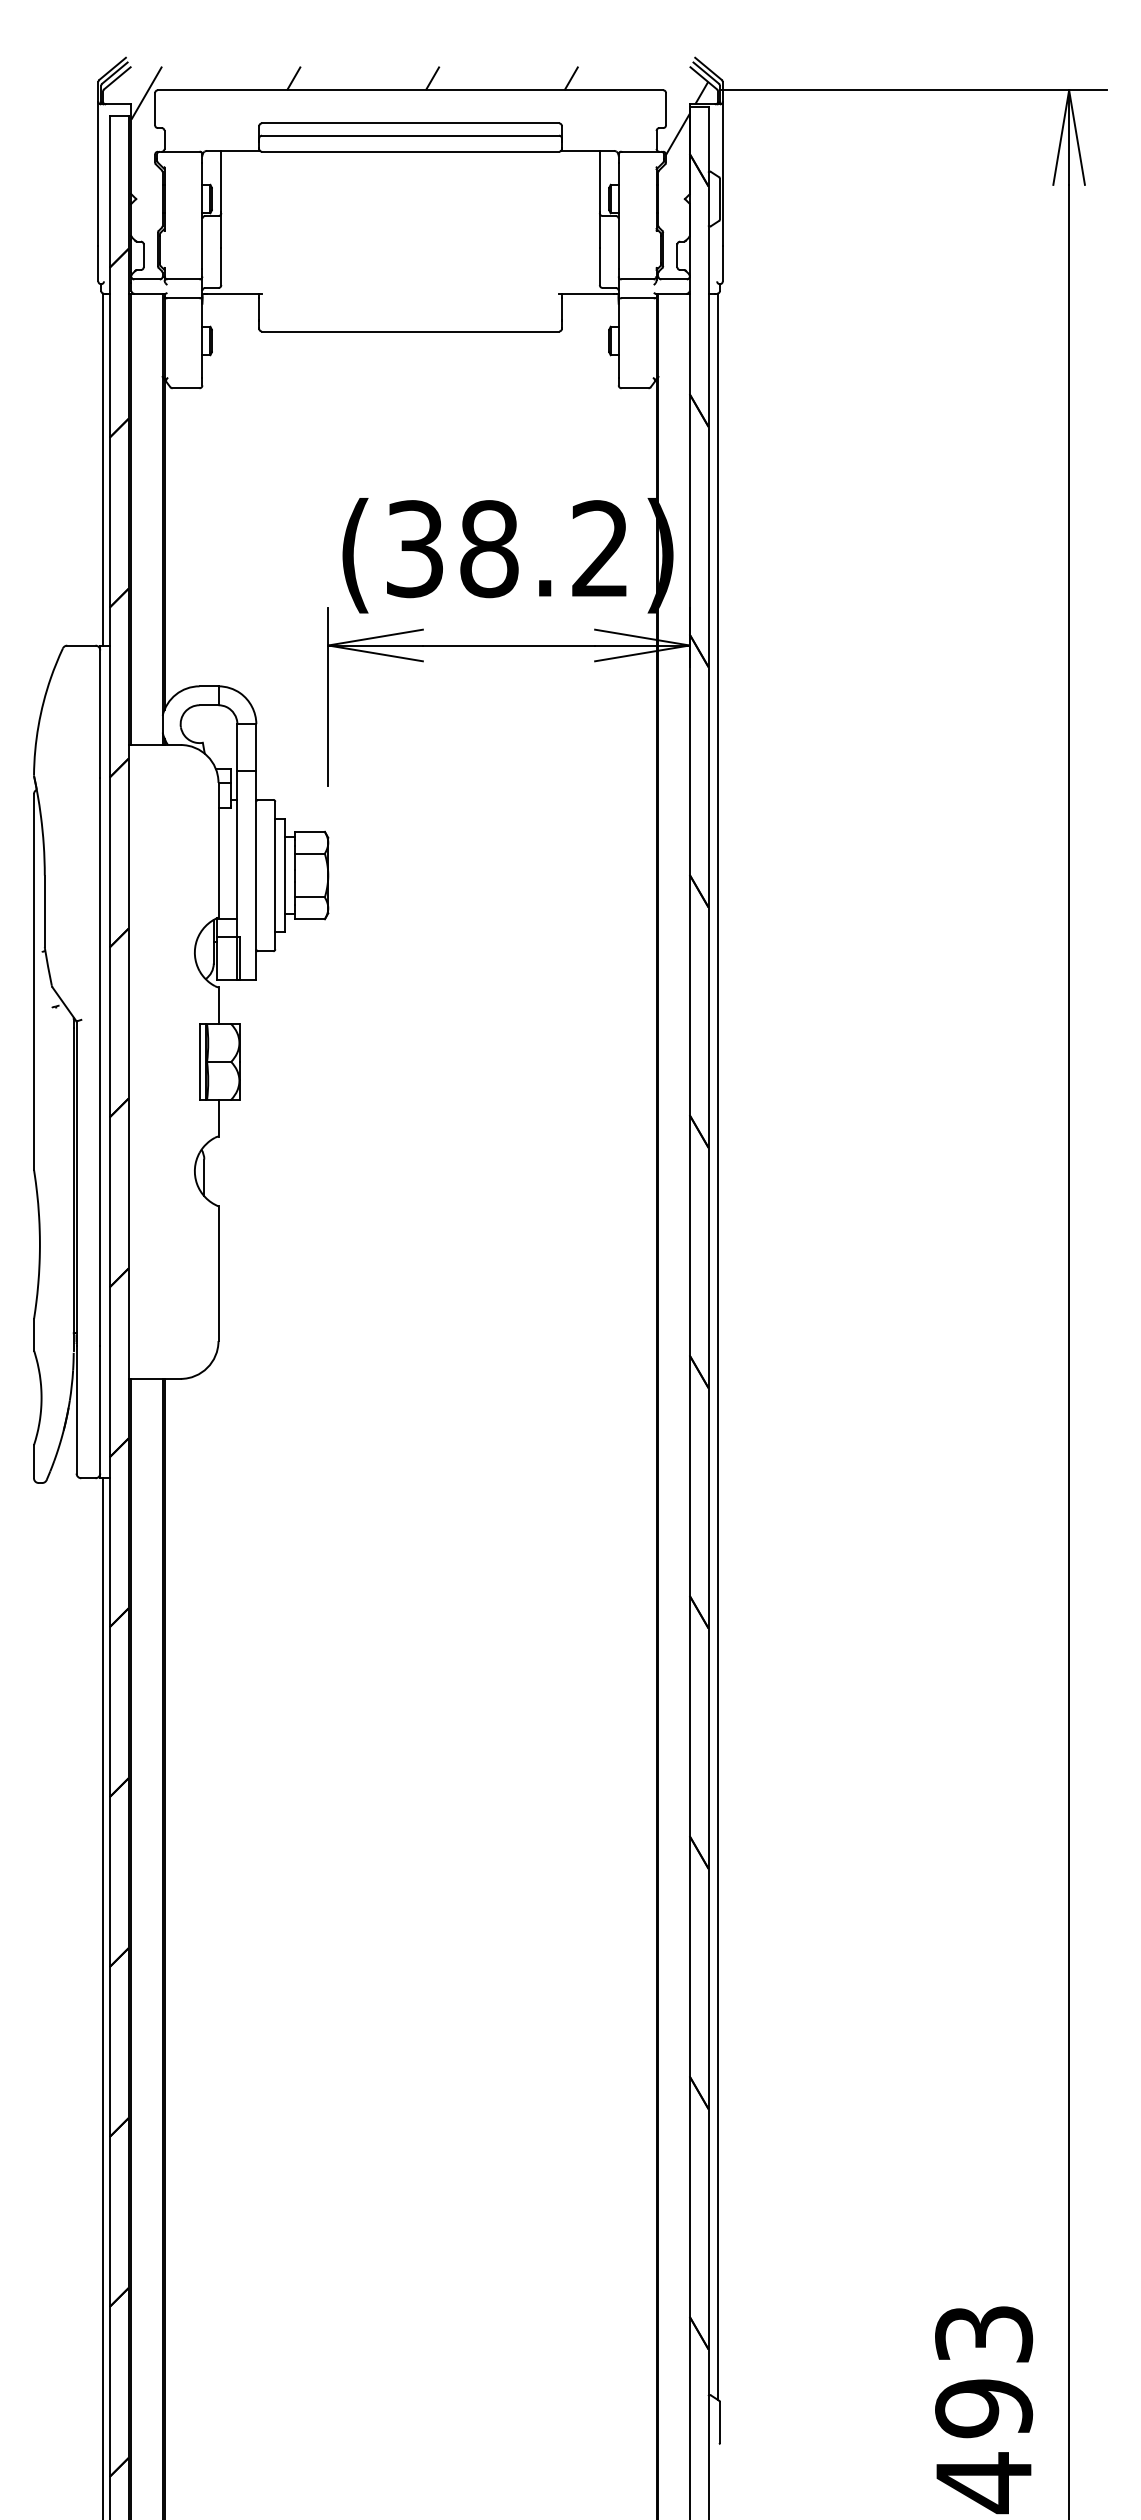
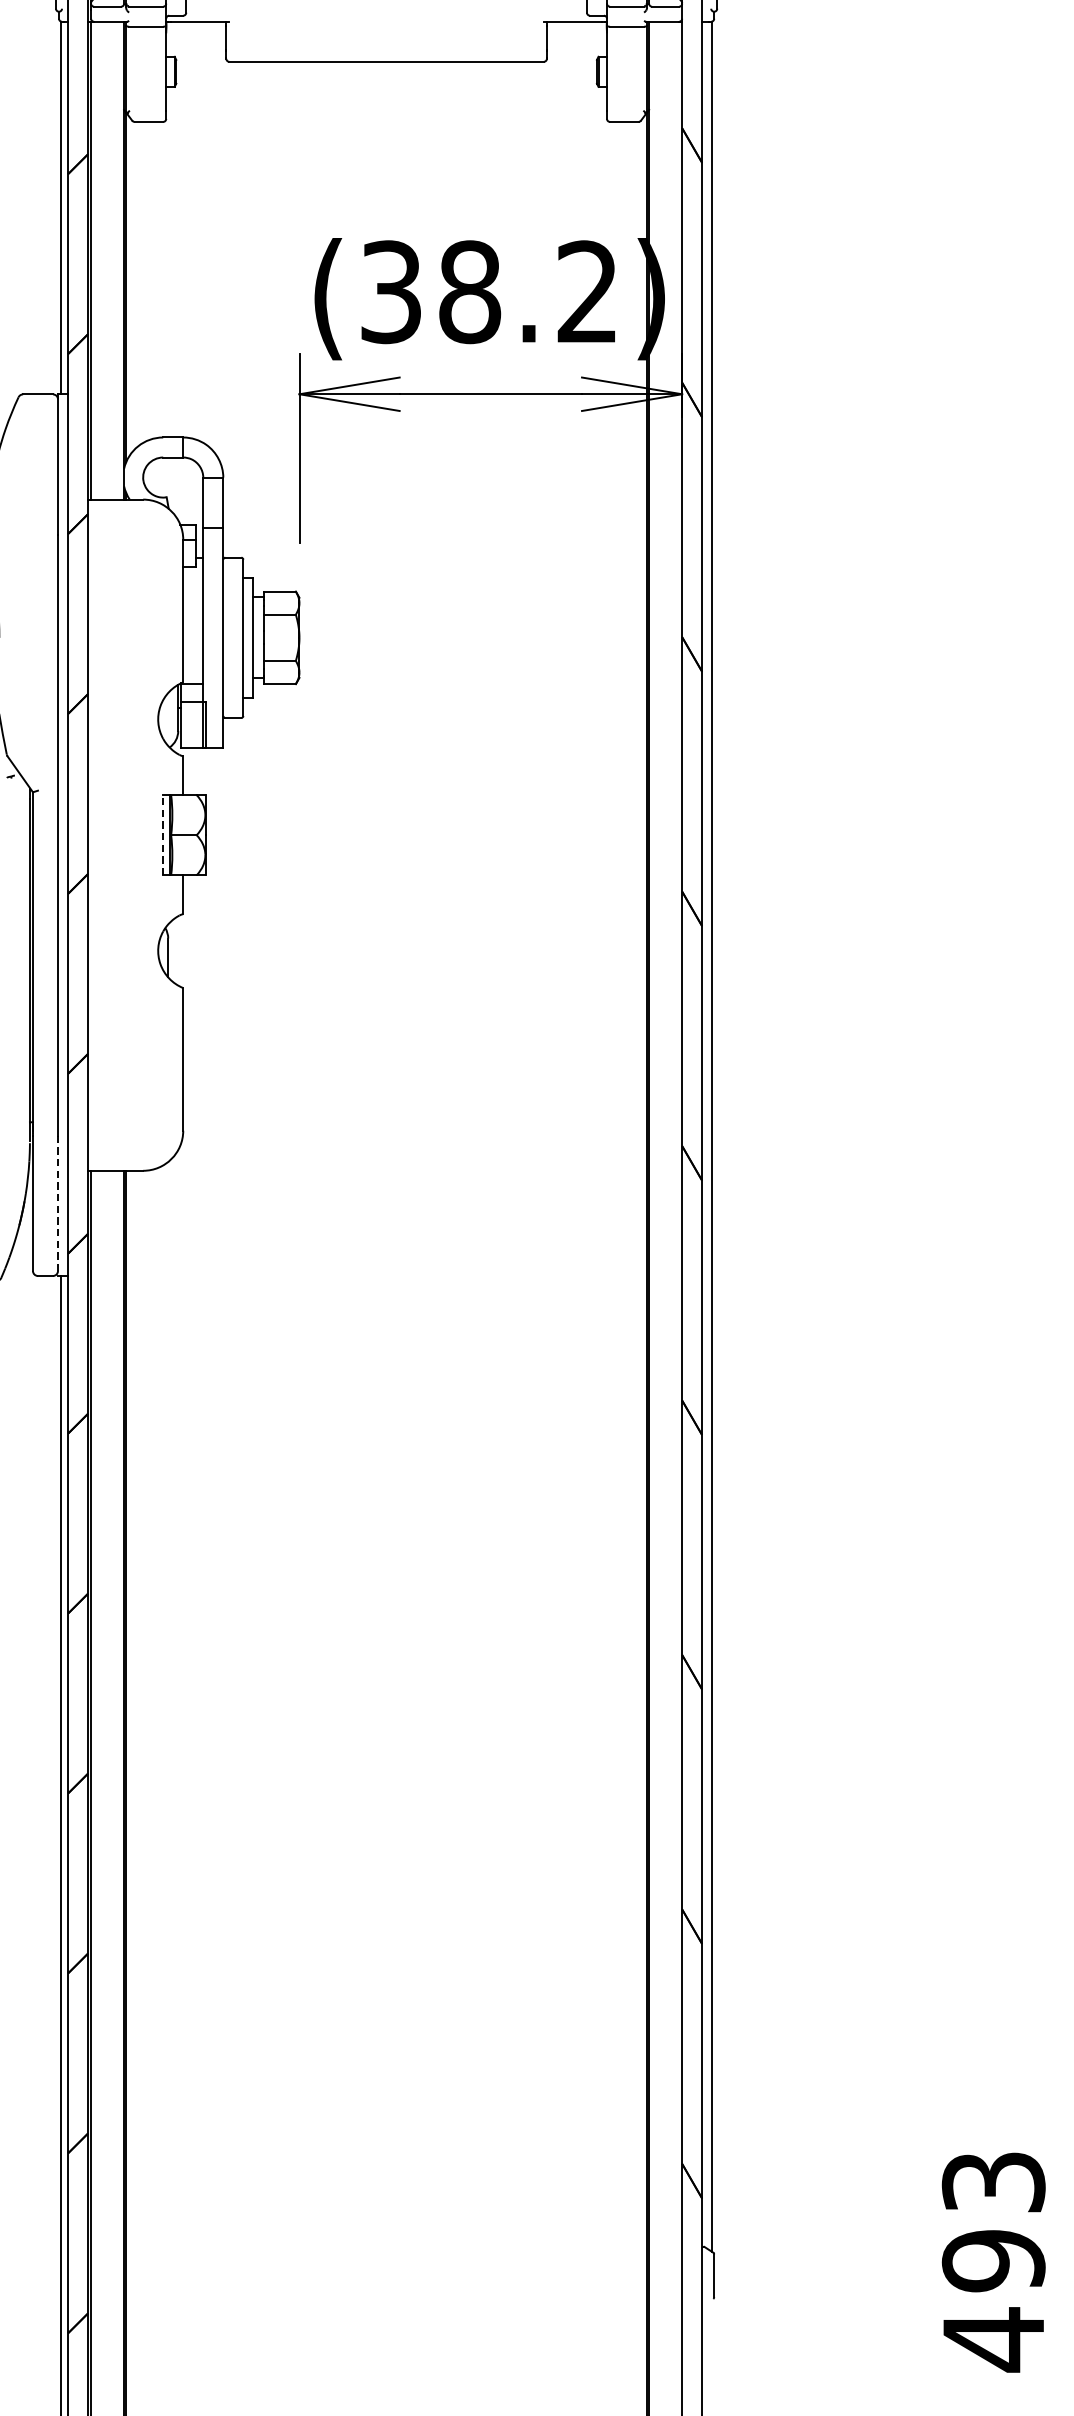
line: (199, 1061) -> (163, 834), solid -> dashed
line: (100, 1412) -> (58, 1206), solid -> dashed

